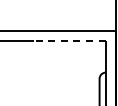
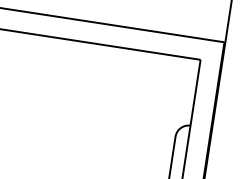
line: (69, 41) -> (124, 48), dashed -> solid

